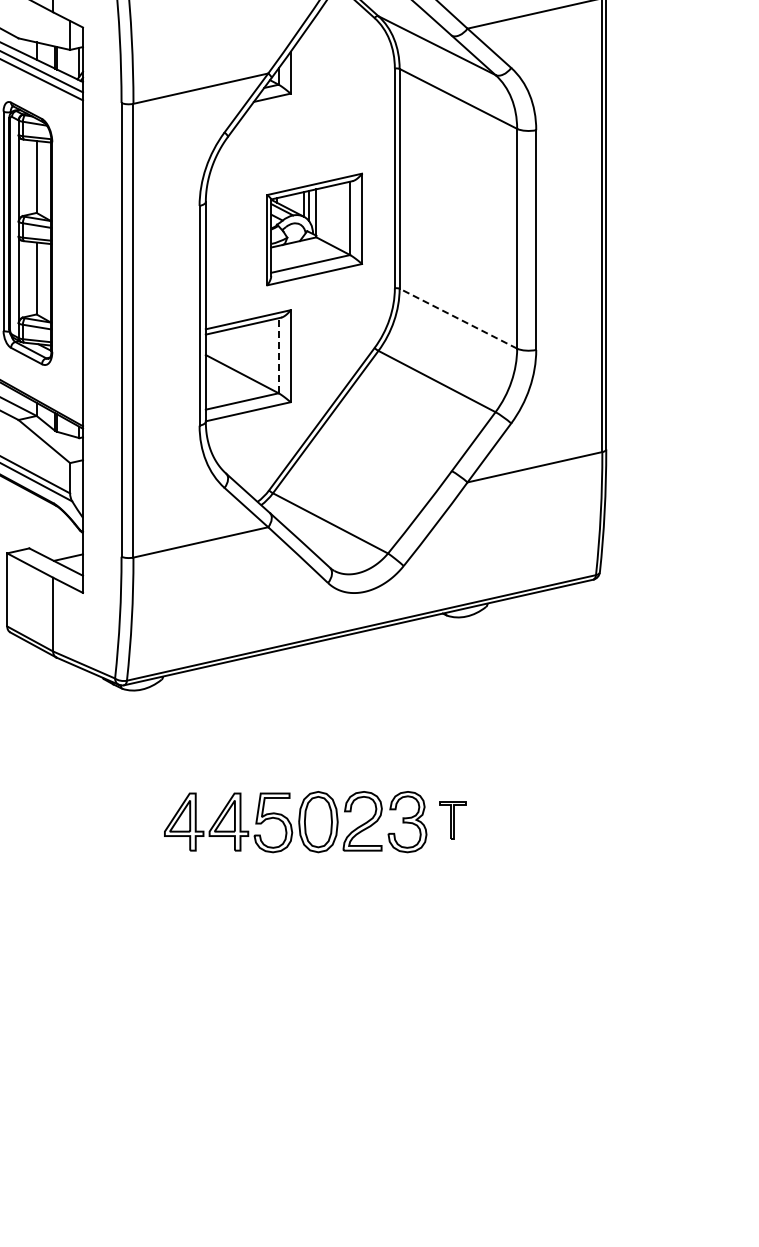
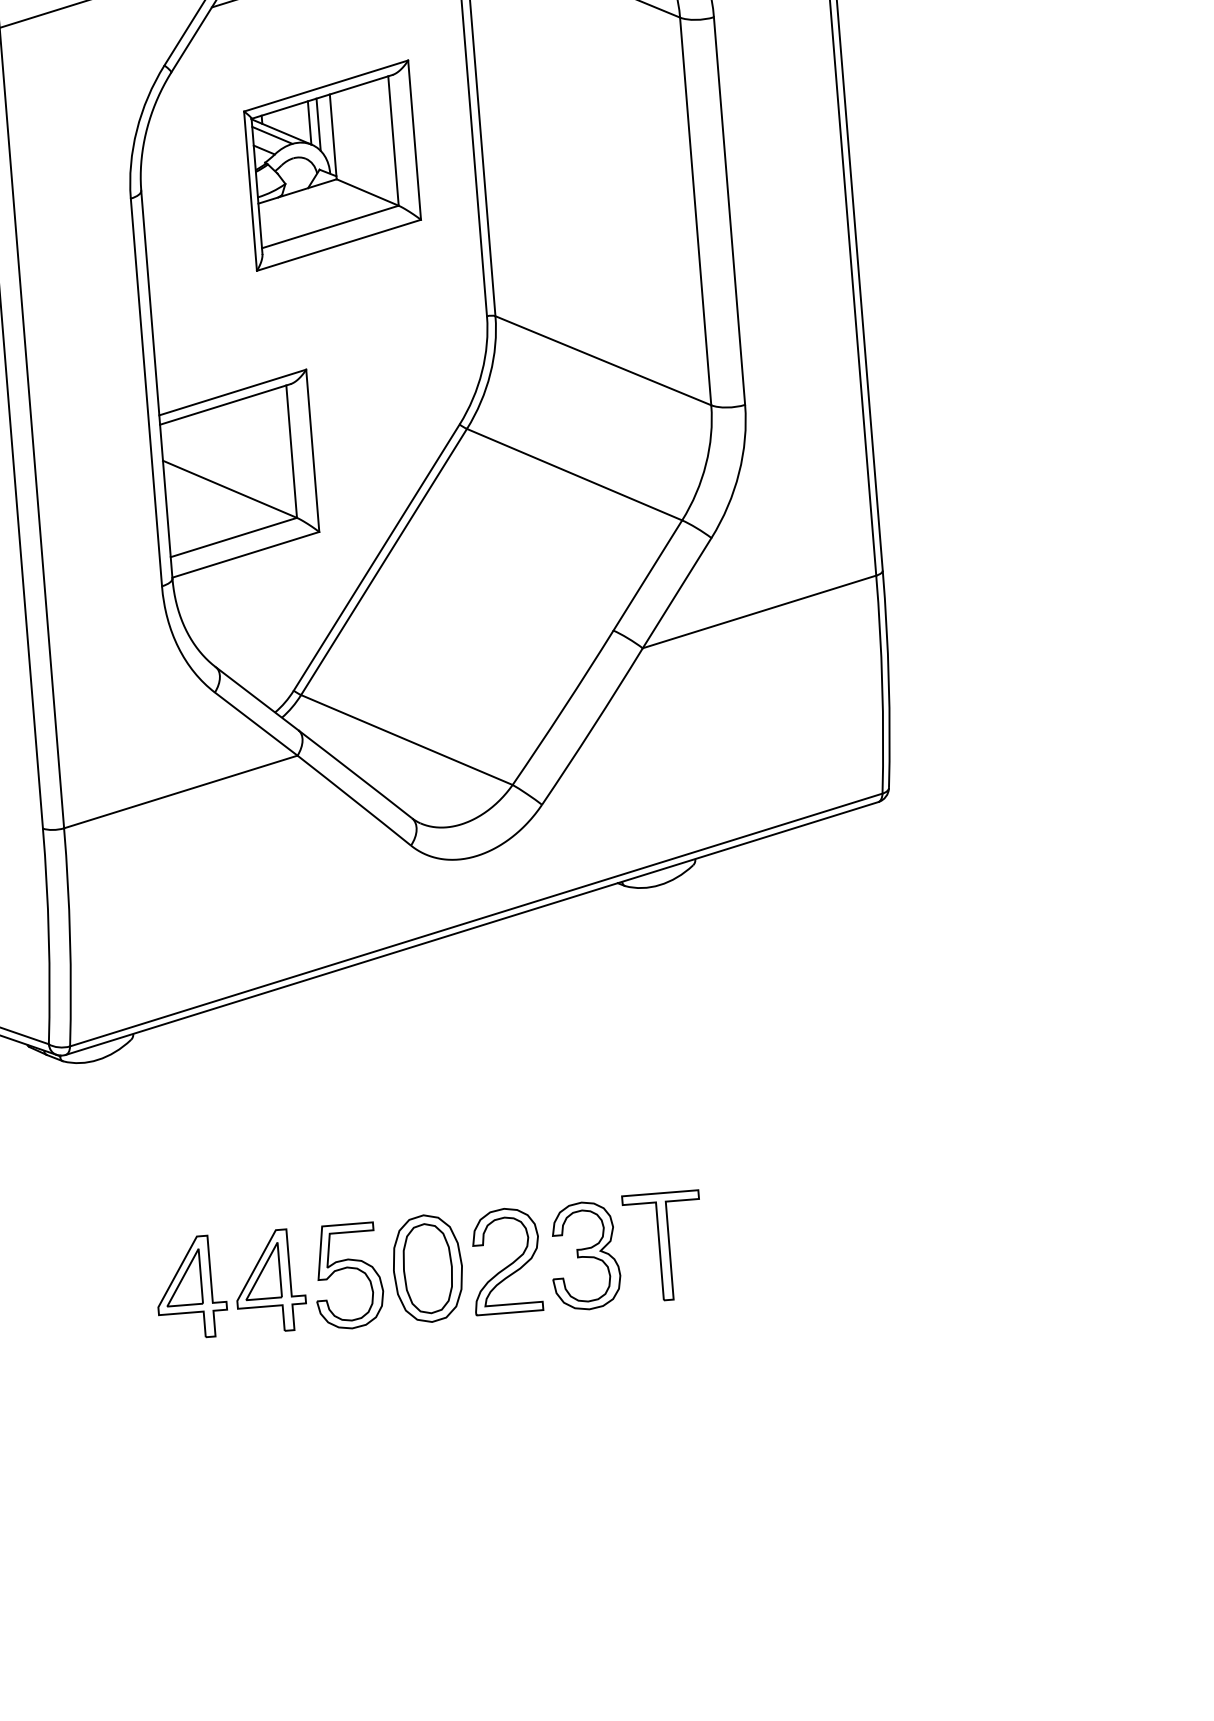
part: (314, 229) -> (332, 165), moved
line: (458, 318) -> (603, 360), dashed -> solid
line: (278, 355) -> (291, 451), dashed -> solid
part: (452, 820) -> (664, 1246), size x1.67

